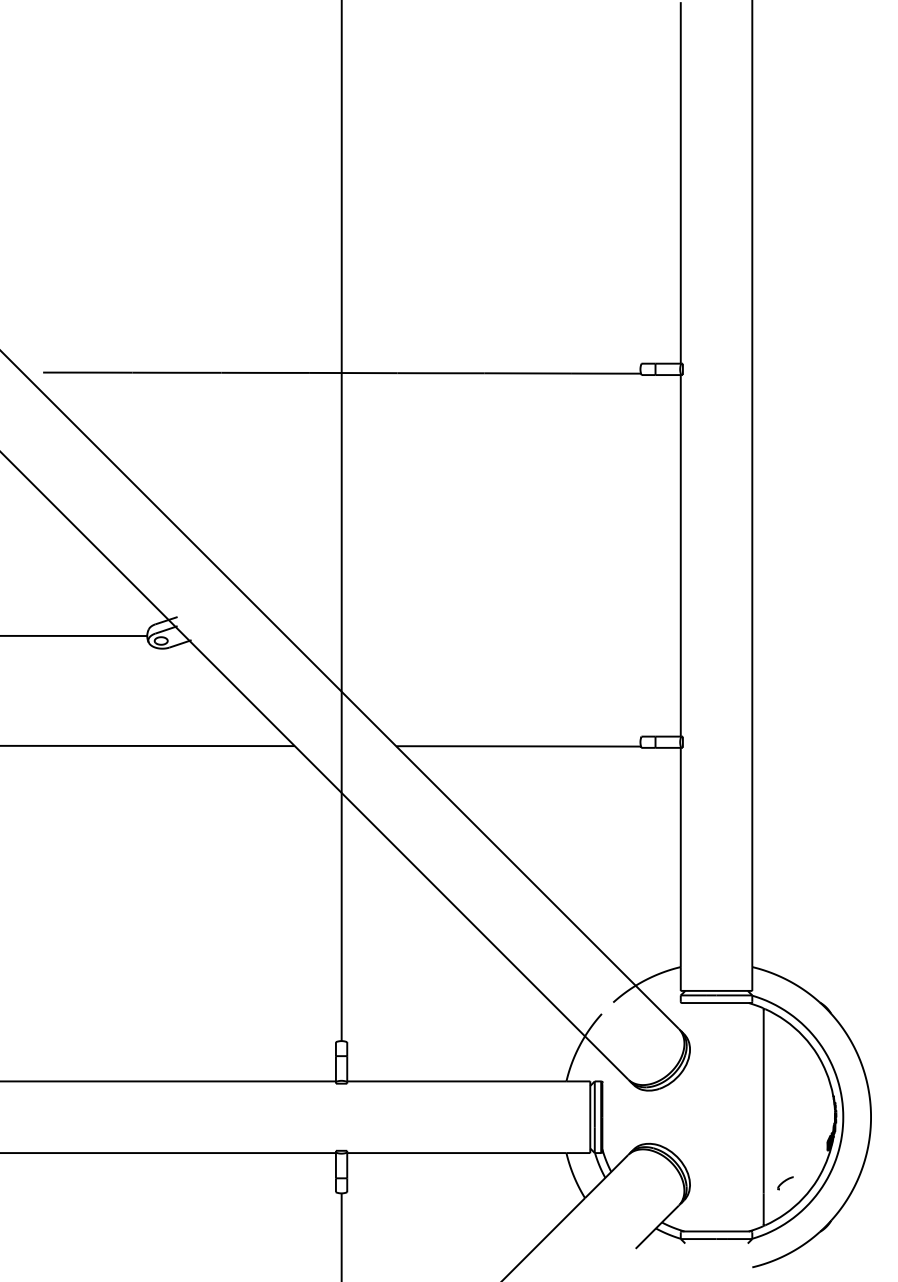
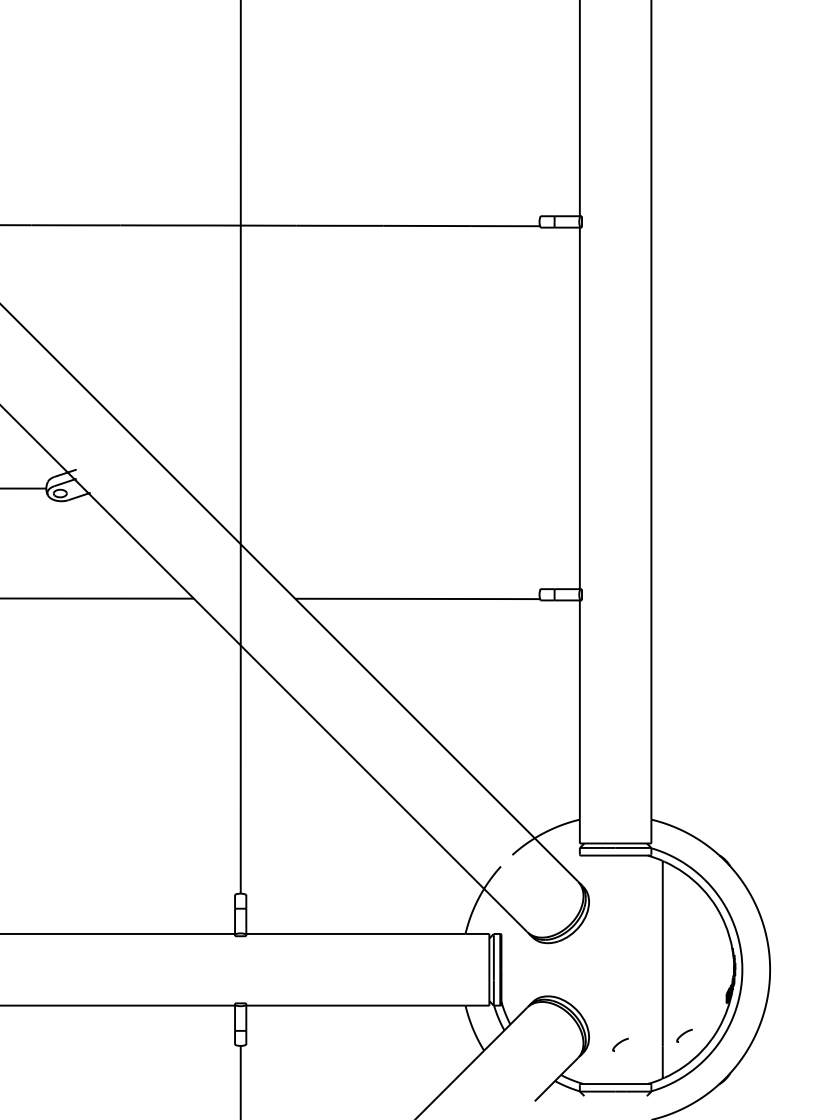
part: (721, 1192) -> (620, 1045), added

